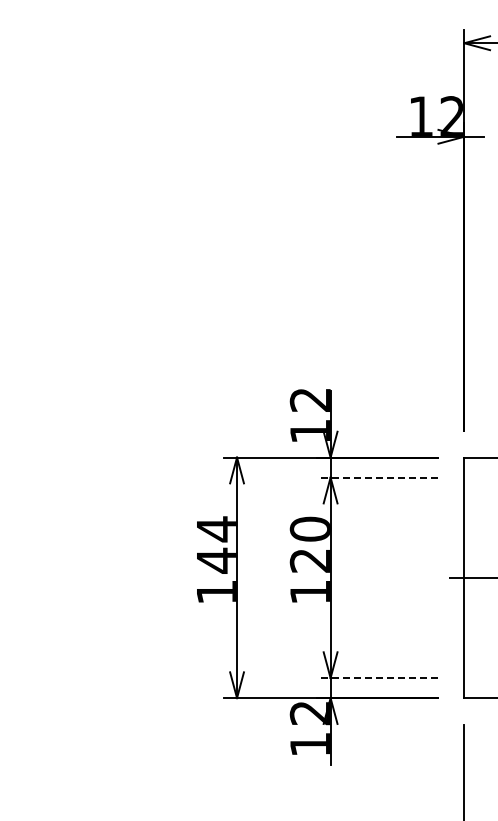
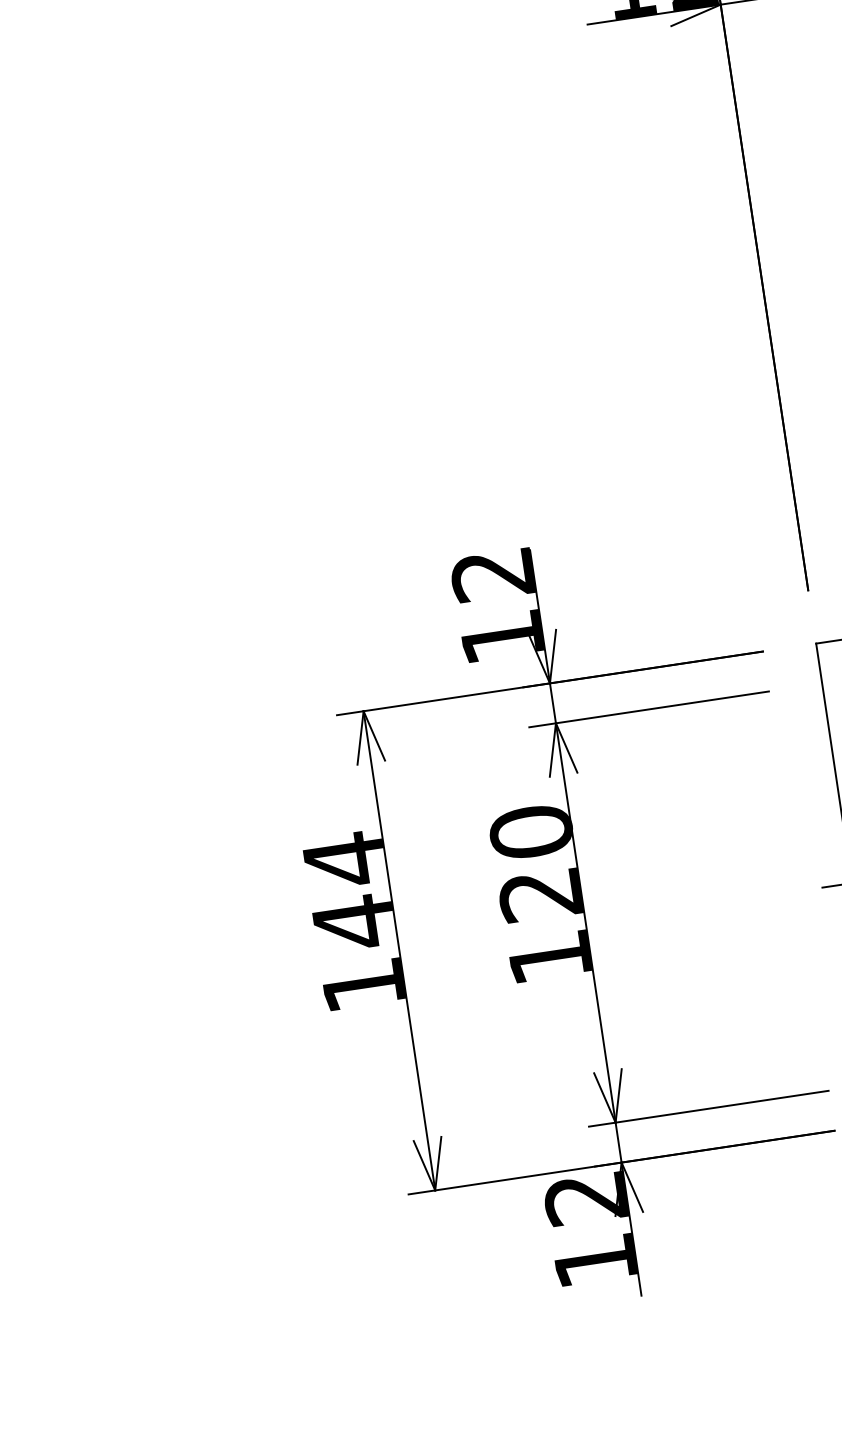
line: (376, 477) -> (647, 709), dashed -> solid
line: (376, 678) -> (707, 1109), dashed -> solid

